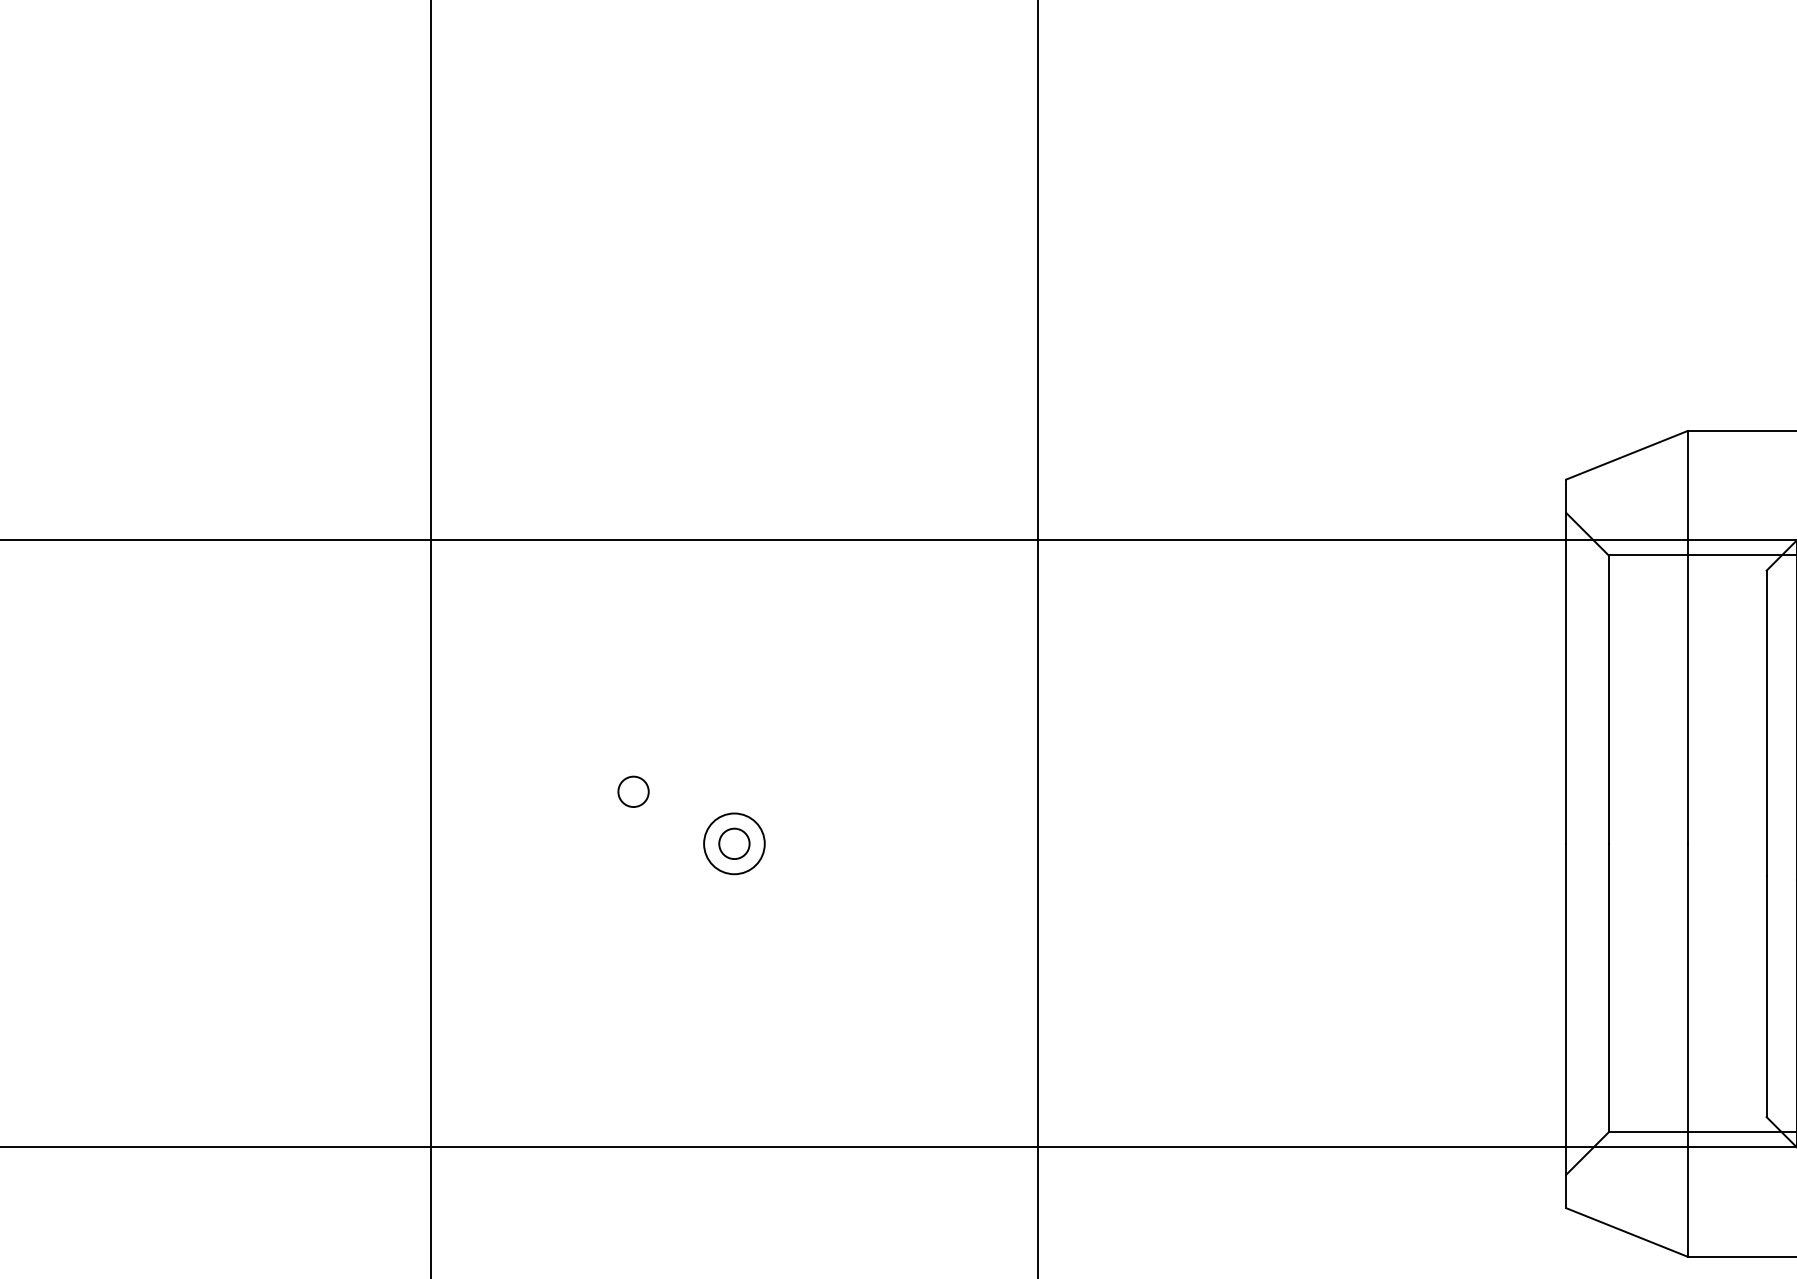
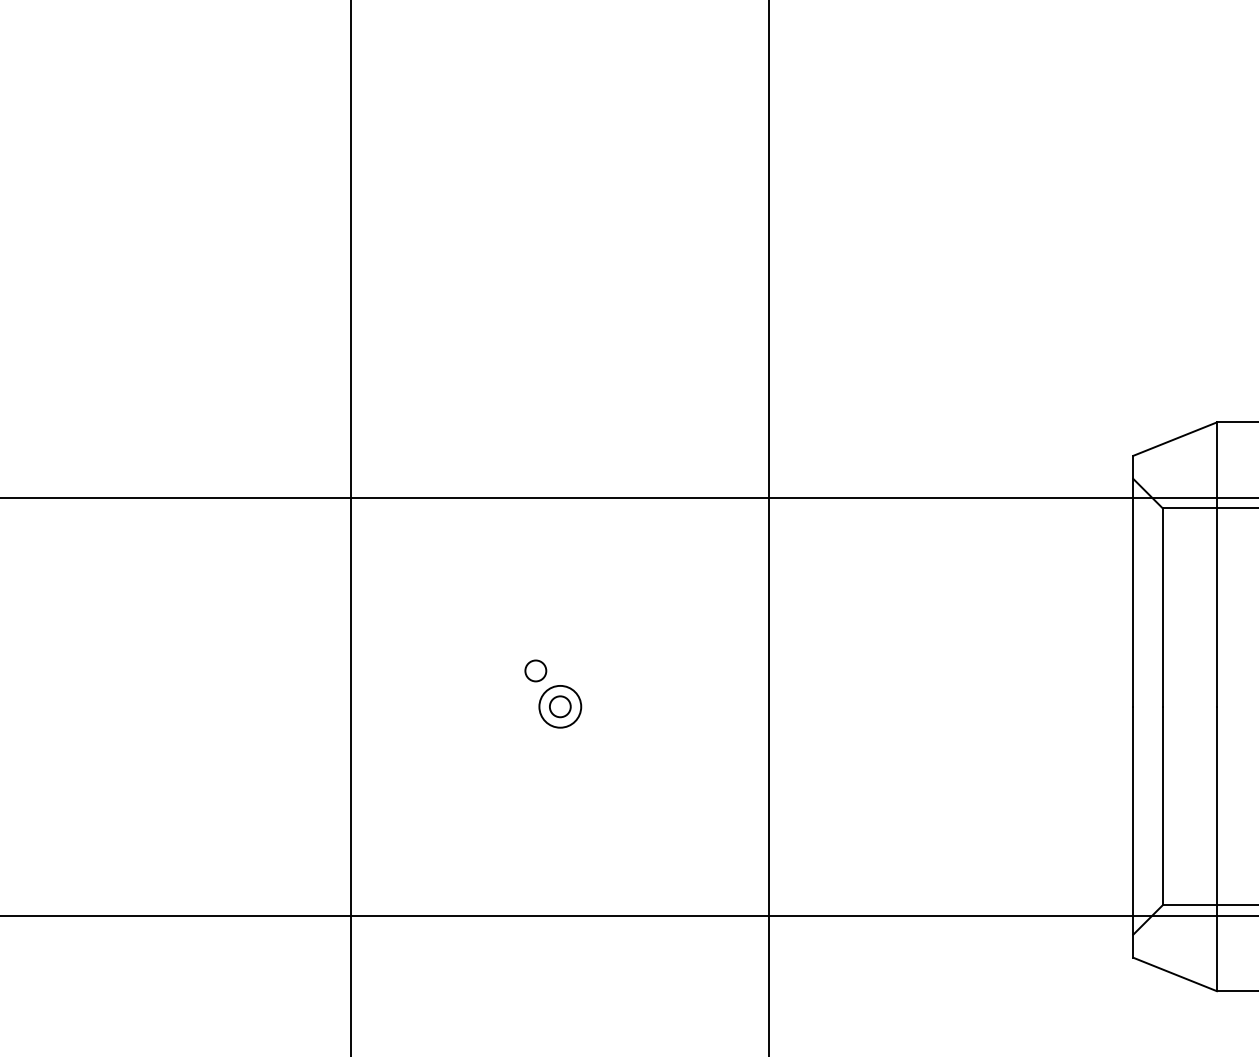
circle: (633, 791) -> (535, 670), moved

